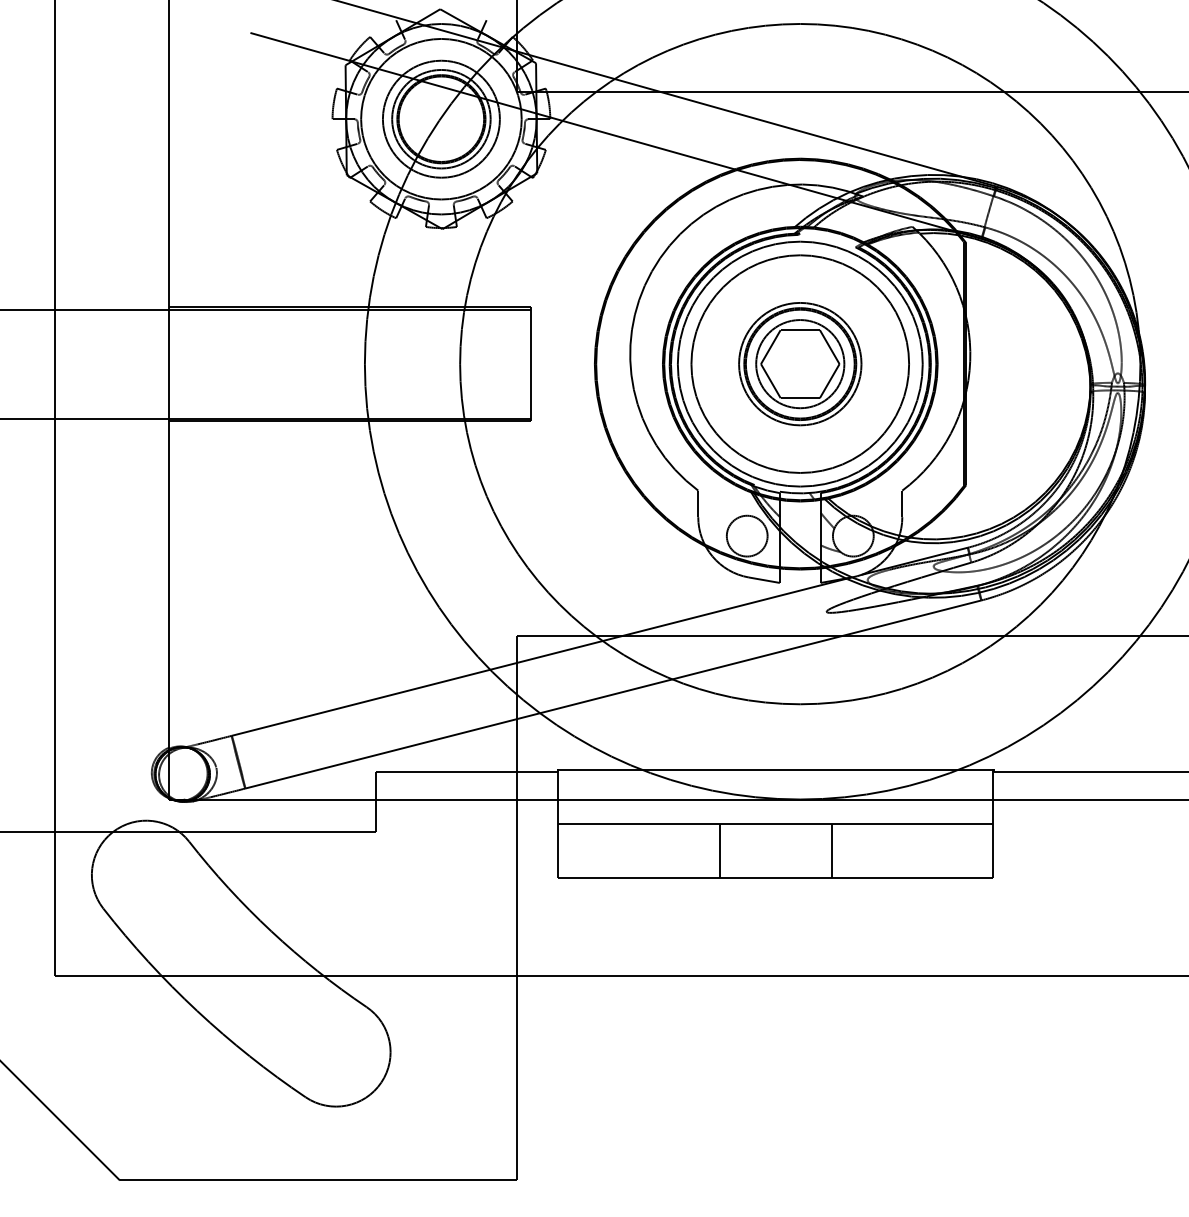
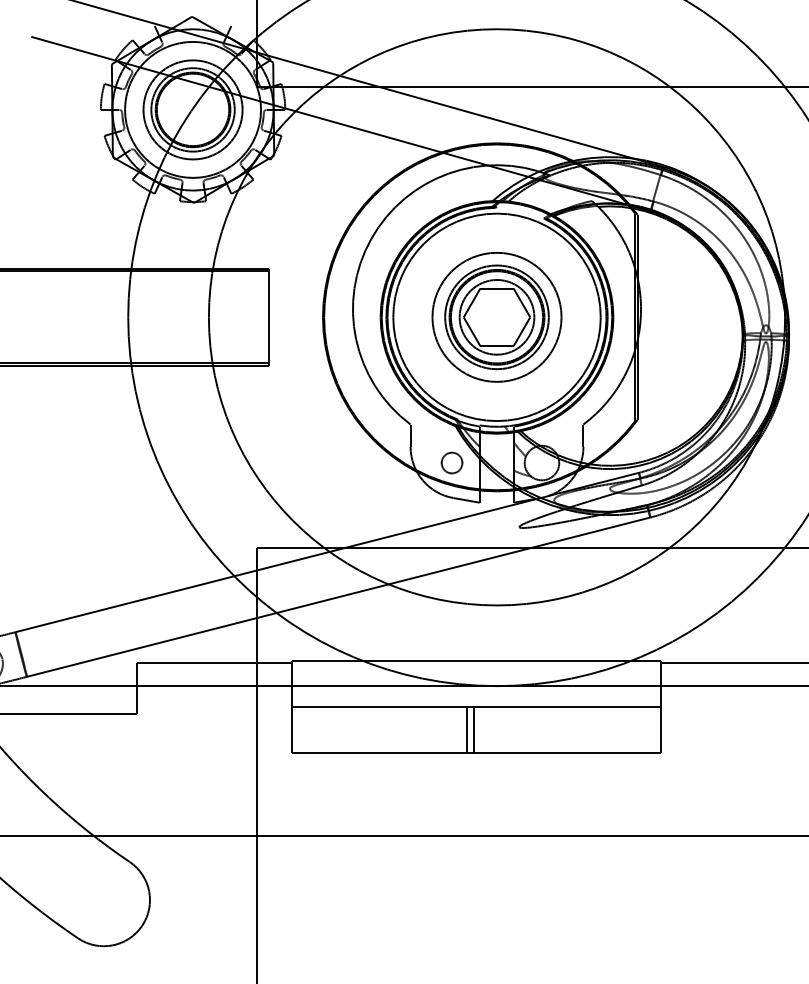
circle: (800, 363) -> (497, 316), size x0.7
circle: (746, 535) -> (451, 462), size x0.6
line: (719, 851) -> (466, 730), moved
line: (832, 851) -> (474, 730), moved

